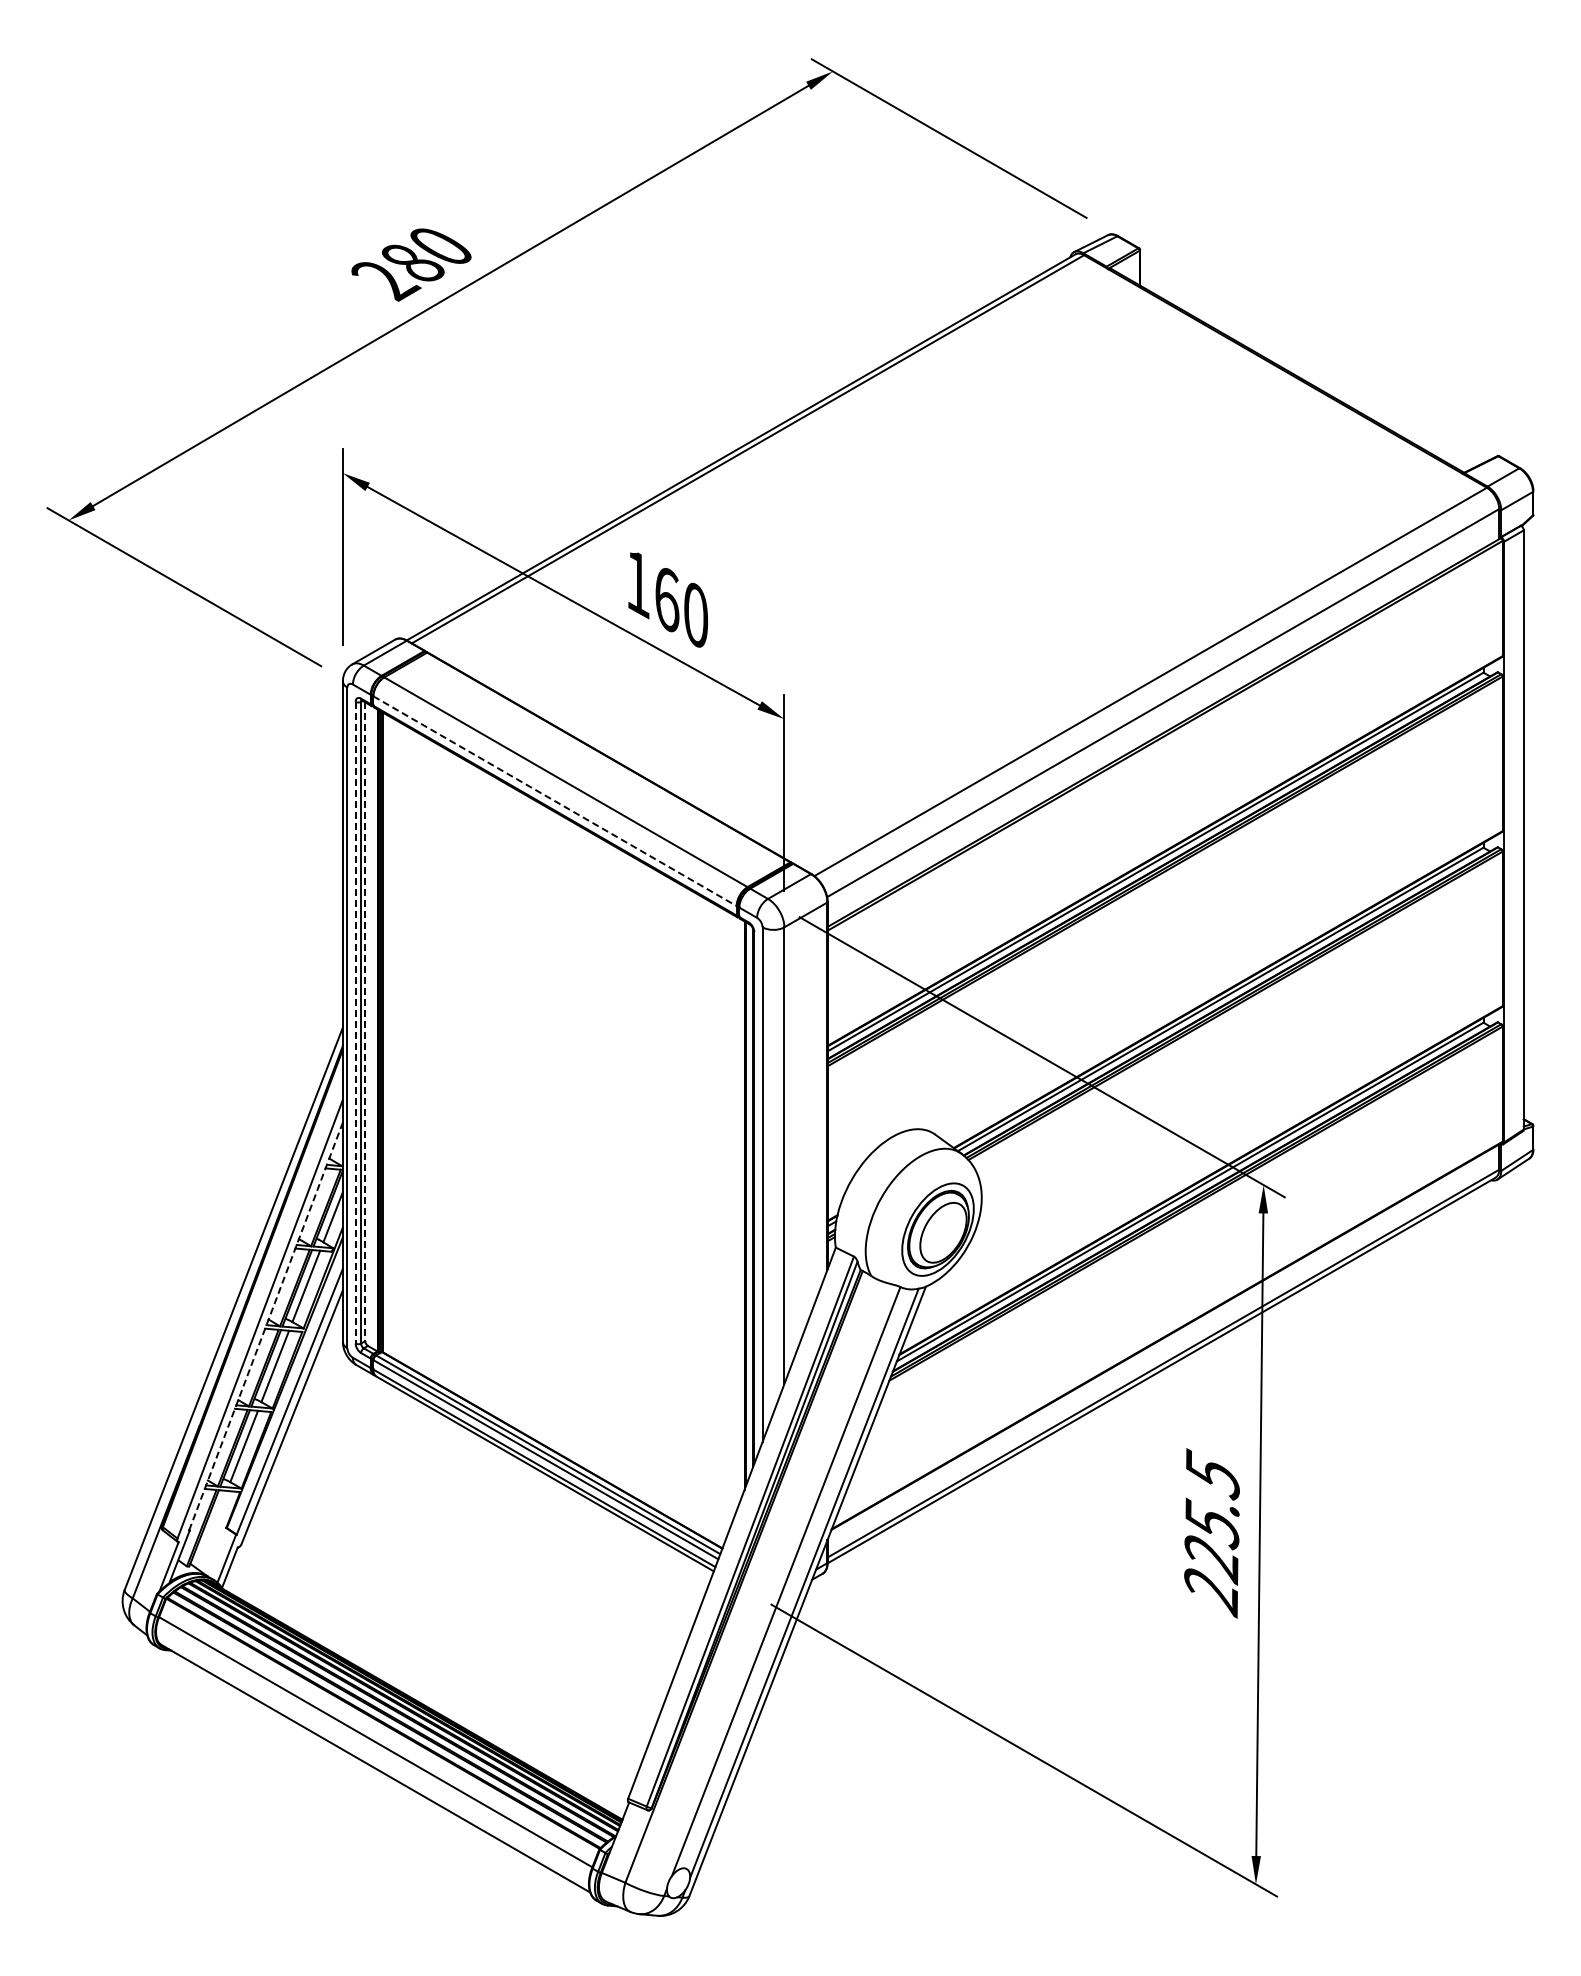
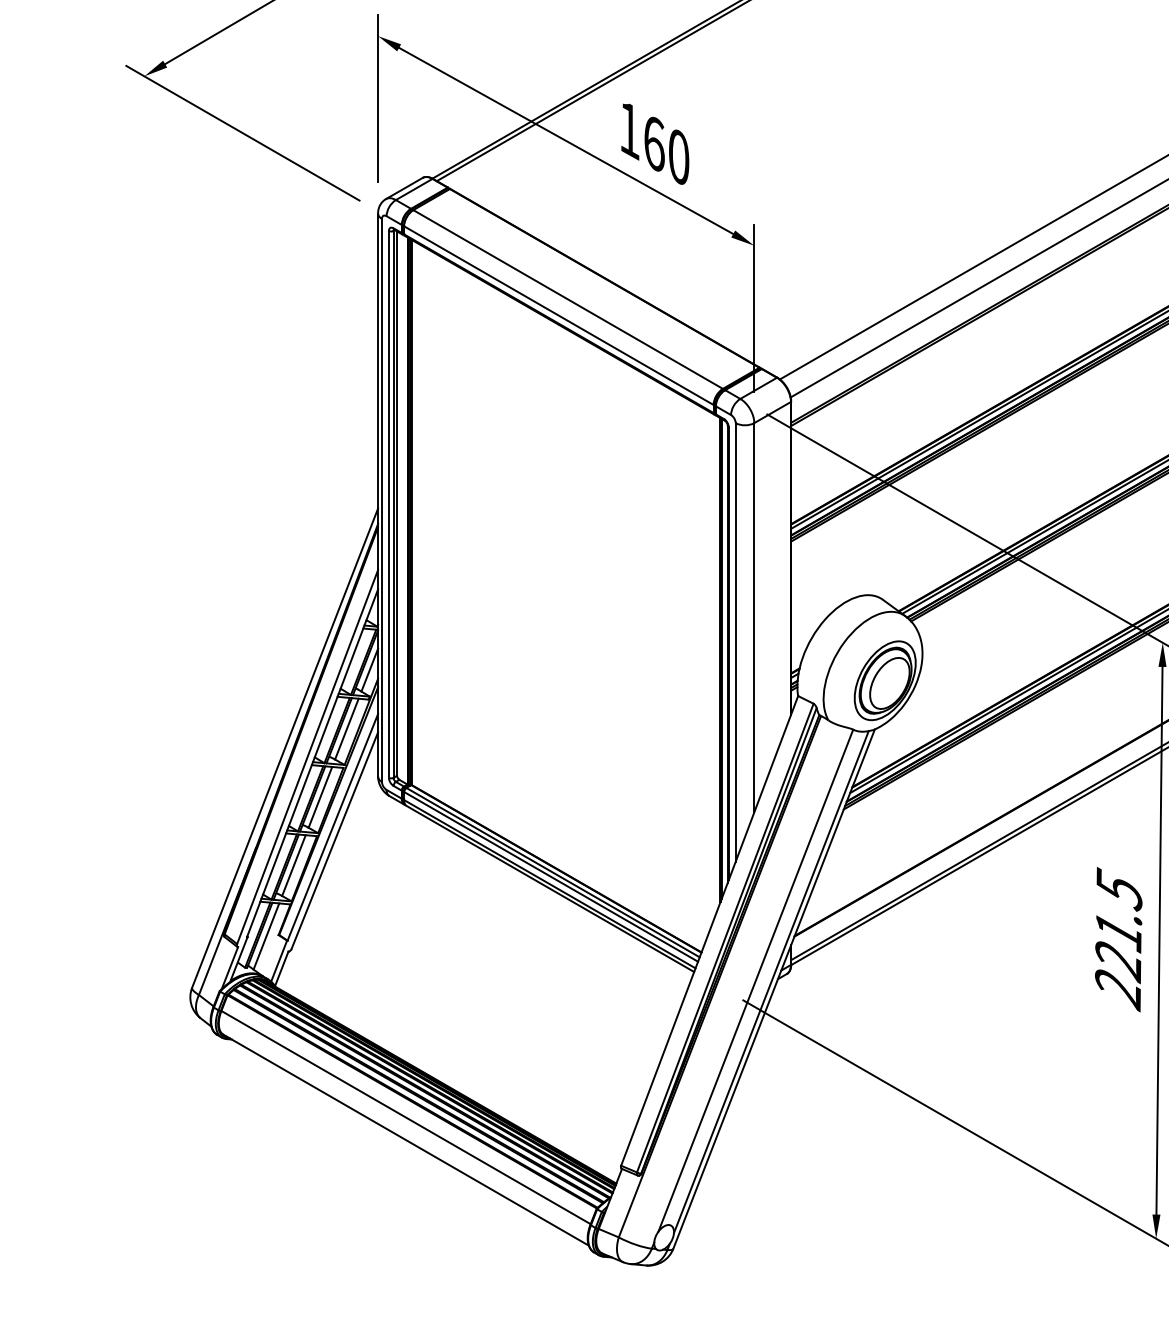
line: (555, 801) -> (559, 315), dashed -> solid
line: (355, 1022) -> (388, 504), dashed -> solid
line: (365, 1022) -> (397, 504), dashed -> solid
line: (266, 1325) -> (312, 762), dashed -> solid
text: (1212, 1523) -> (1119, 931), 225.5 -> 221.5
line: (211, 1529) -> (266, 936), added

